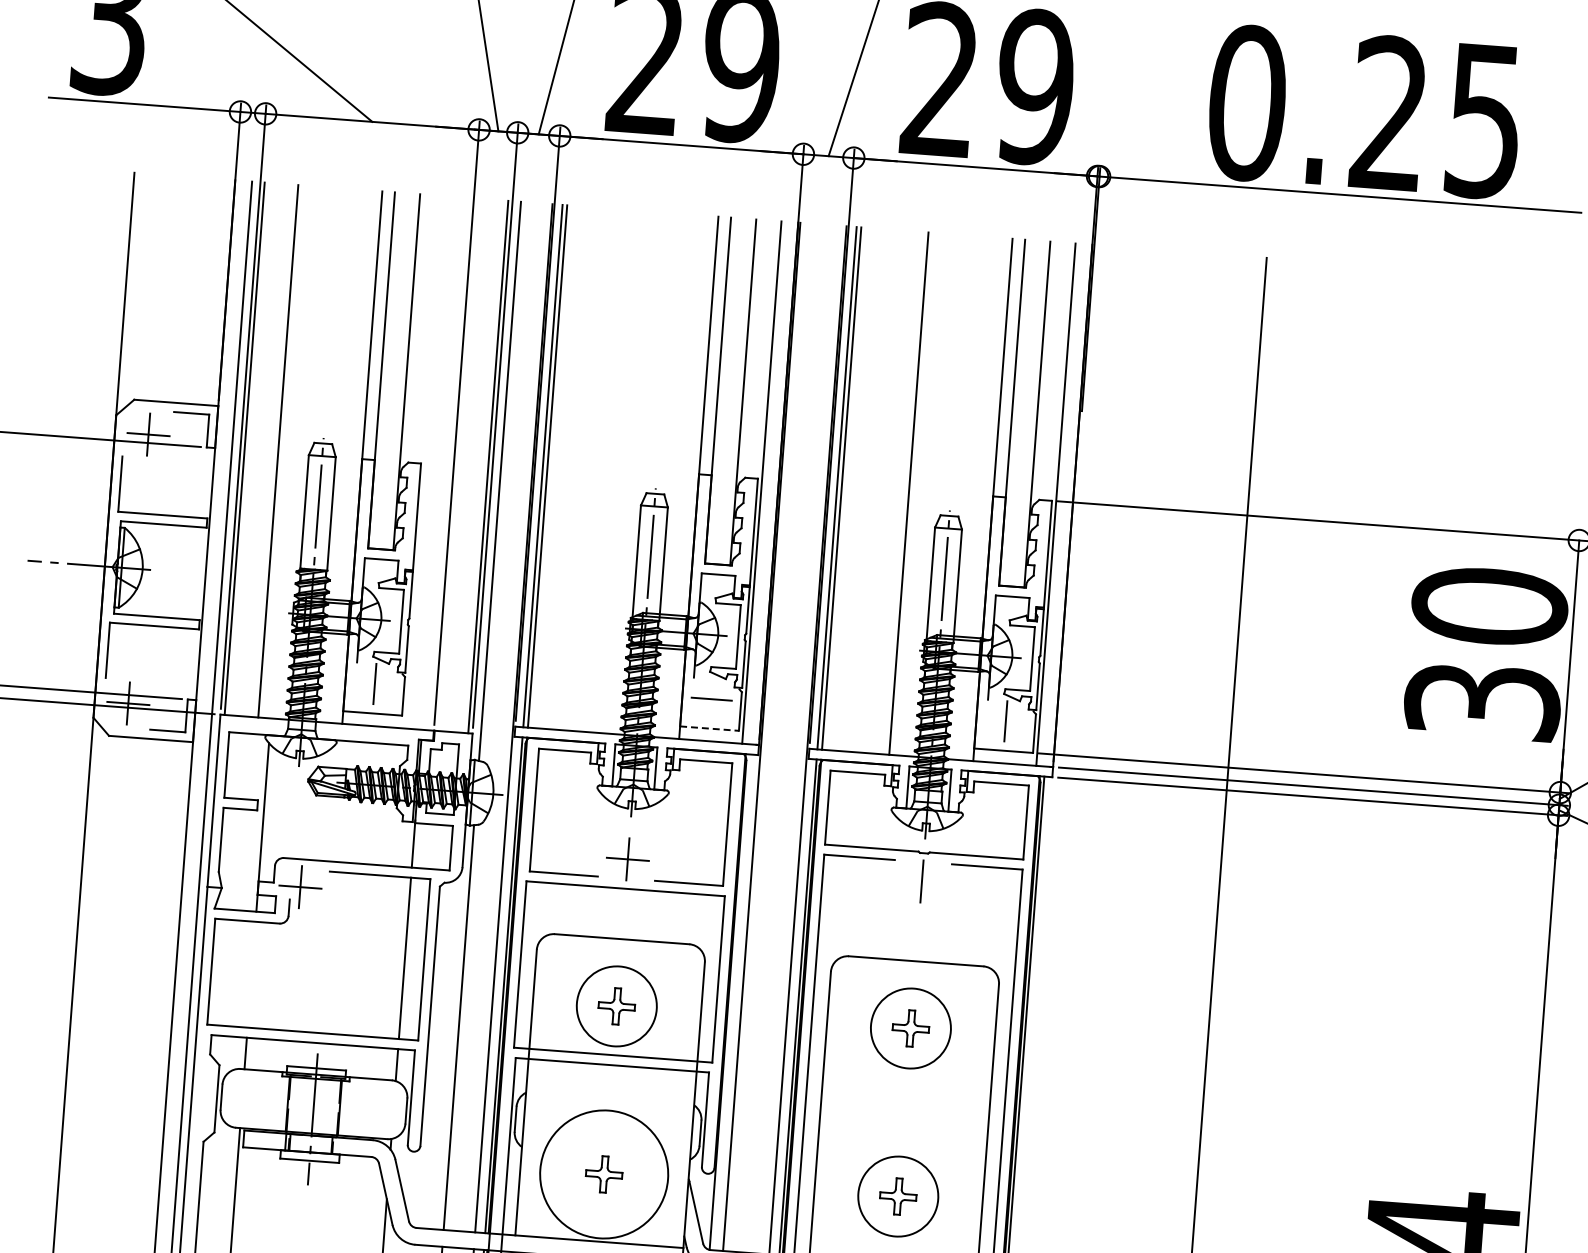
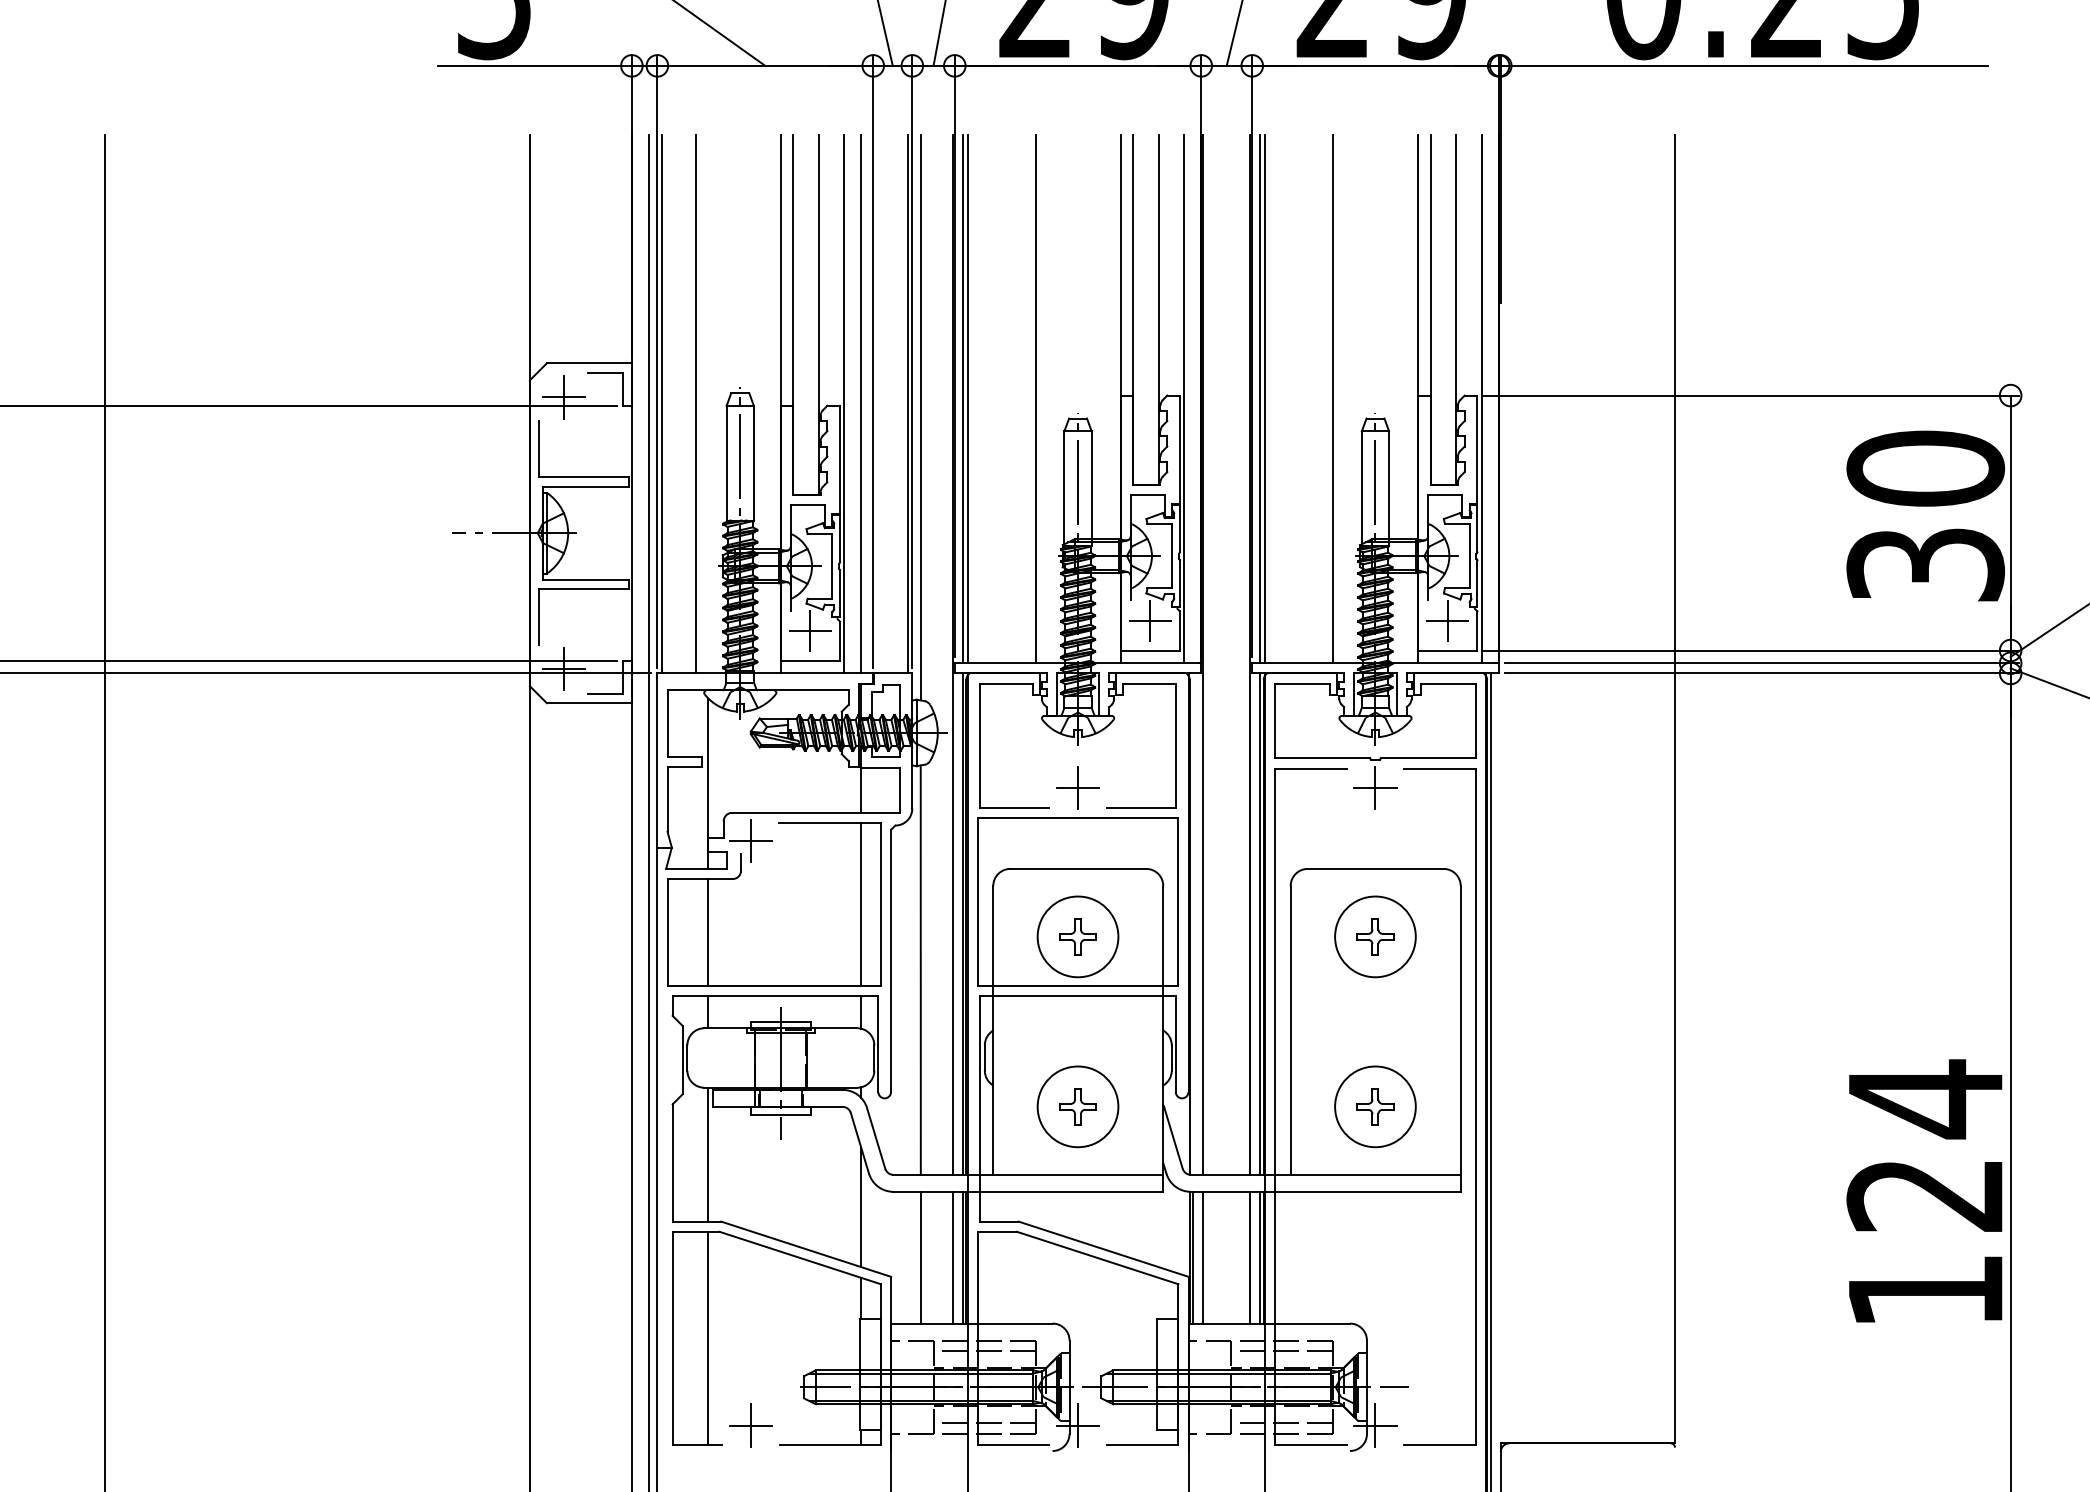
line: (425, 462) -> (844, 404), added
line: (442, 463) -> (861, 404), added
line: (614, 471) -> (1035, 399), added
line: (375, 683) -> (810, 630), added
line: (712, 698) -> (1150, 620), added
line: (1005, 721) -> (1447, 620), added
line: (709, 728) -> (1150, 650), dashed -> solid
line: (922, 881) -> (1375, 788), added
line: (251, 974) -> (708, 932), added
circle: (603, 1174) -> (1077, 1106), size x0.62

